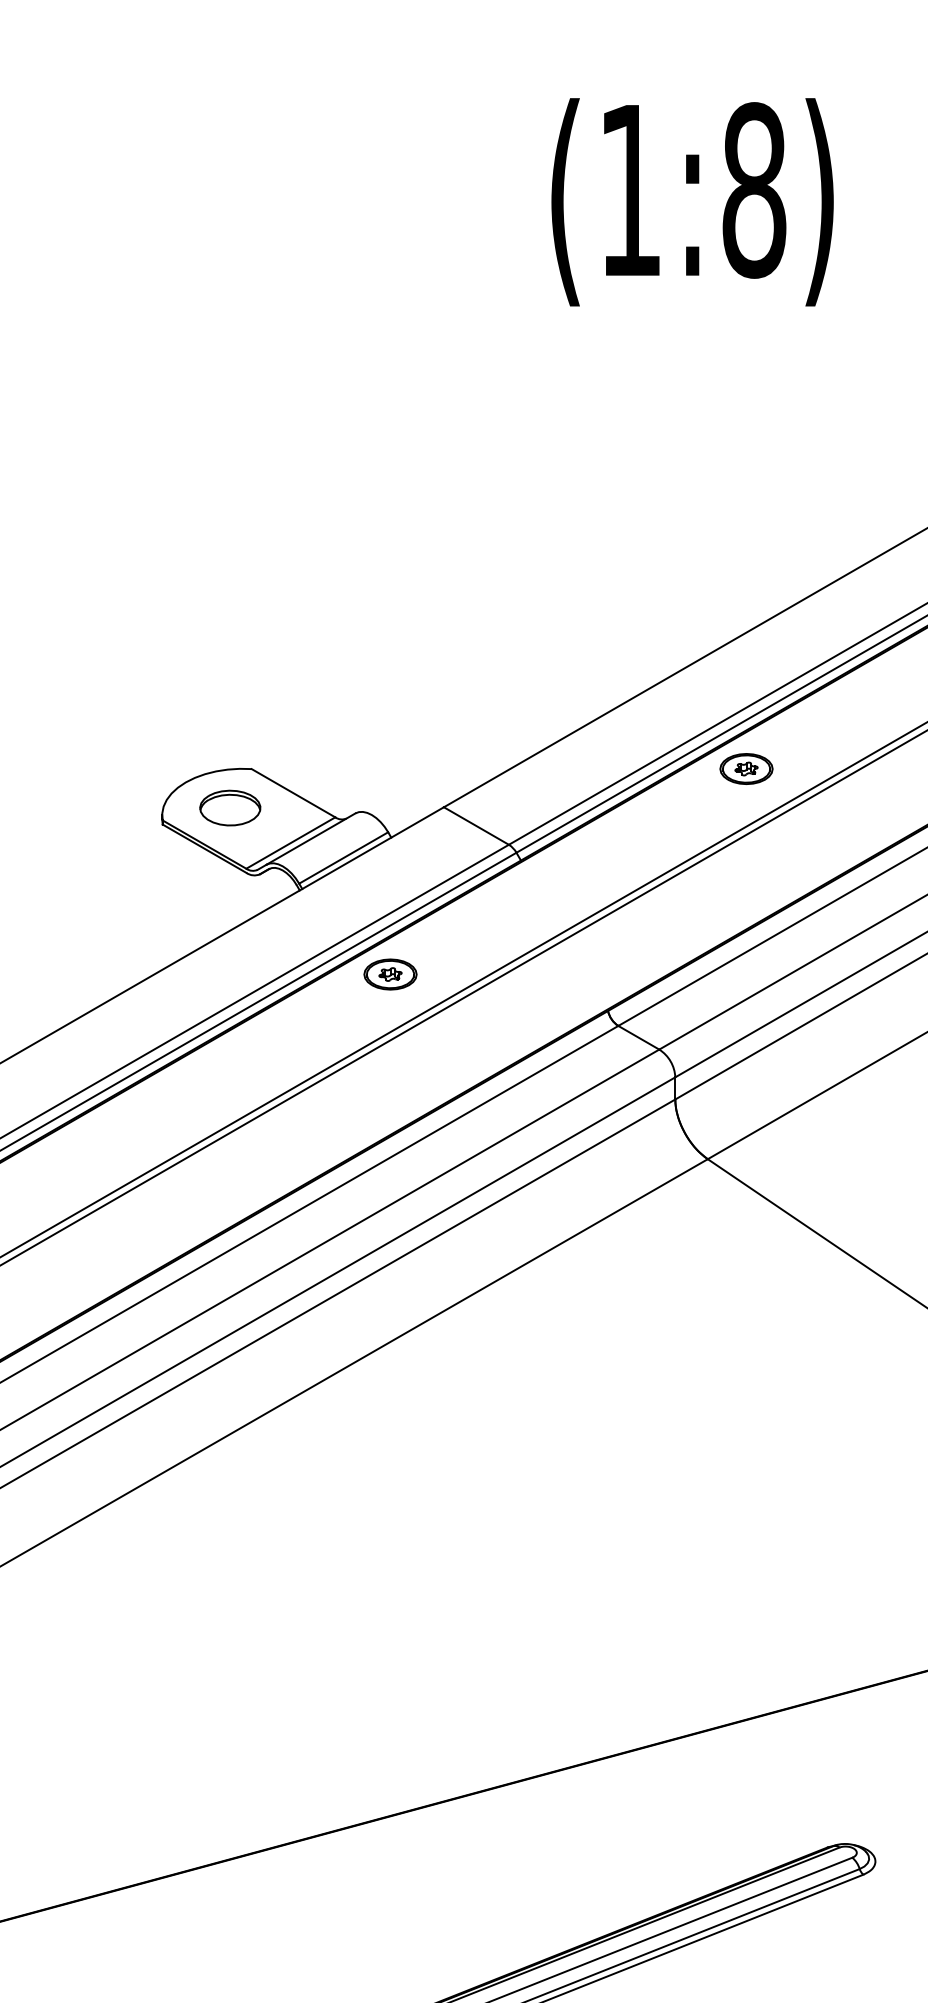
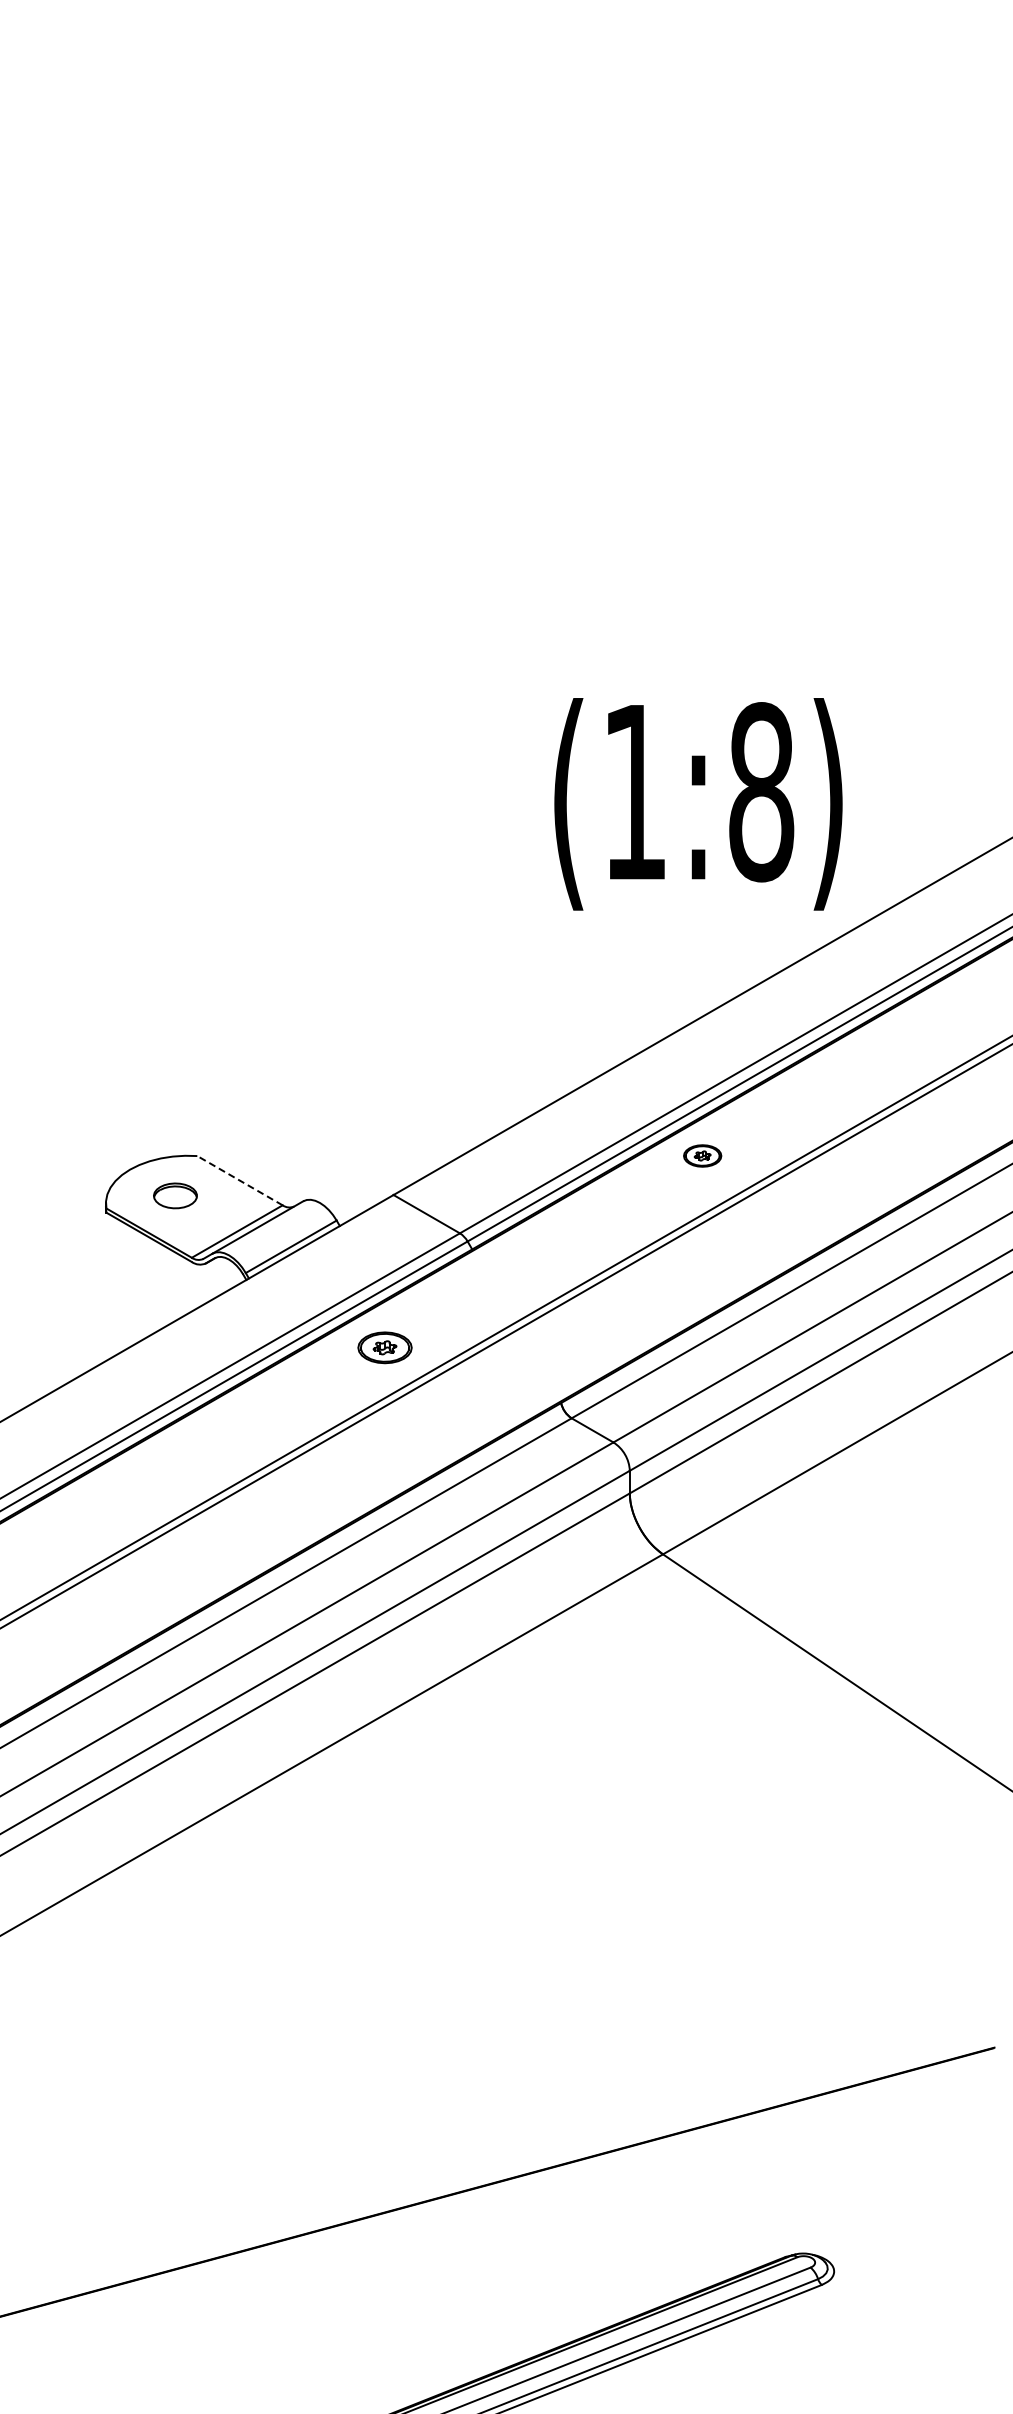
text: (692, 202) -> (698, 804), moved
part: (746, 768) -> (702, 1155), size x0.7
line: (293, 793) -> (239, 1180), solid -> dashed
part: (230, 807) -> (175, 1195), size x0.7
part: (389, 974) -> (384, 1347), moved

